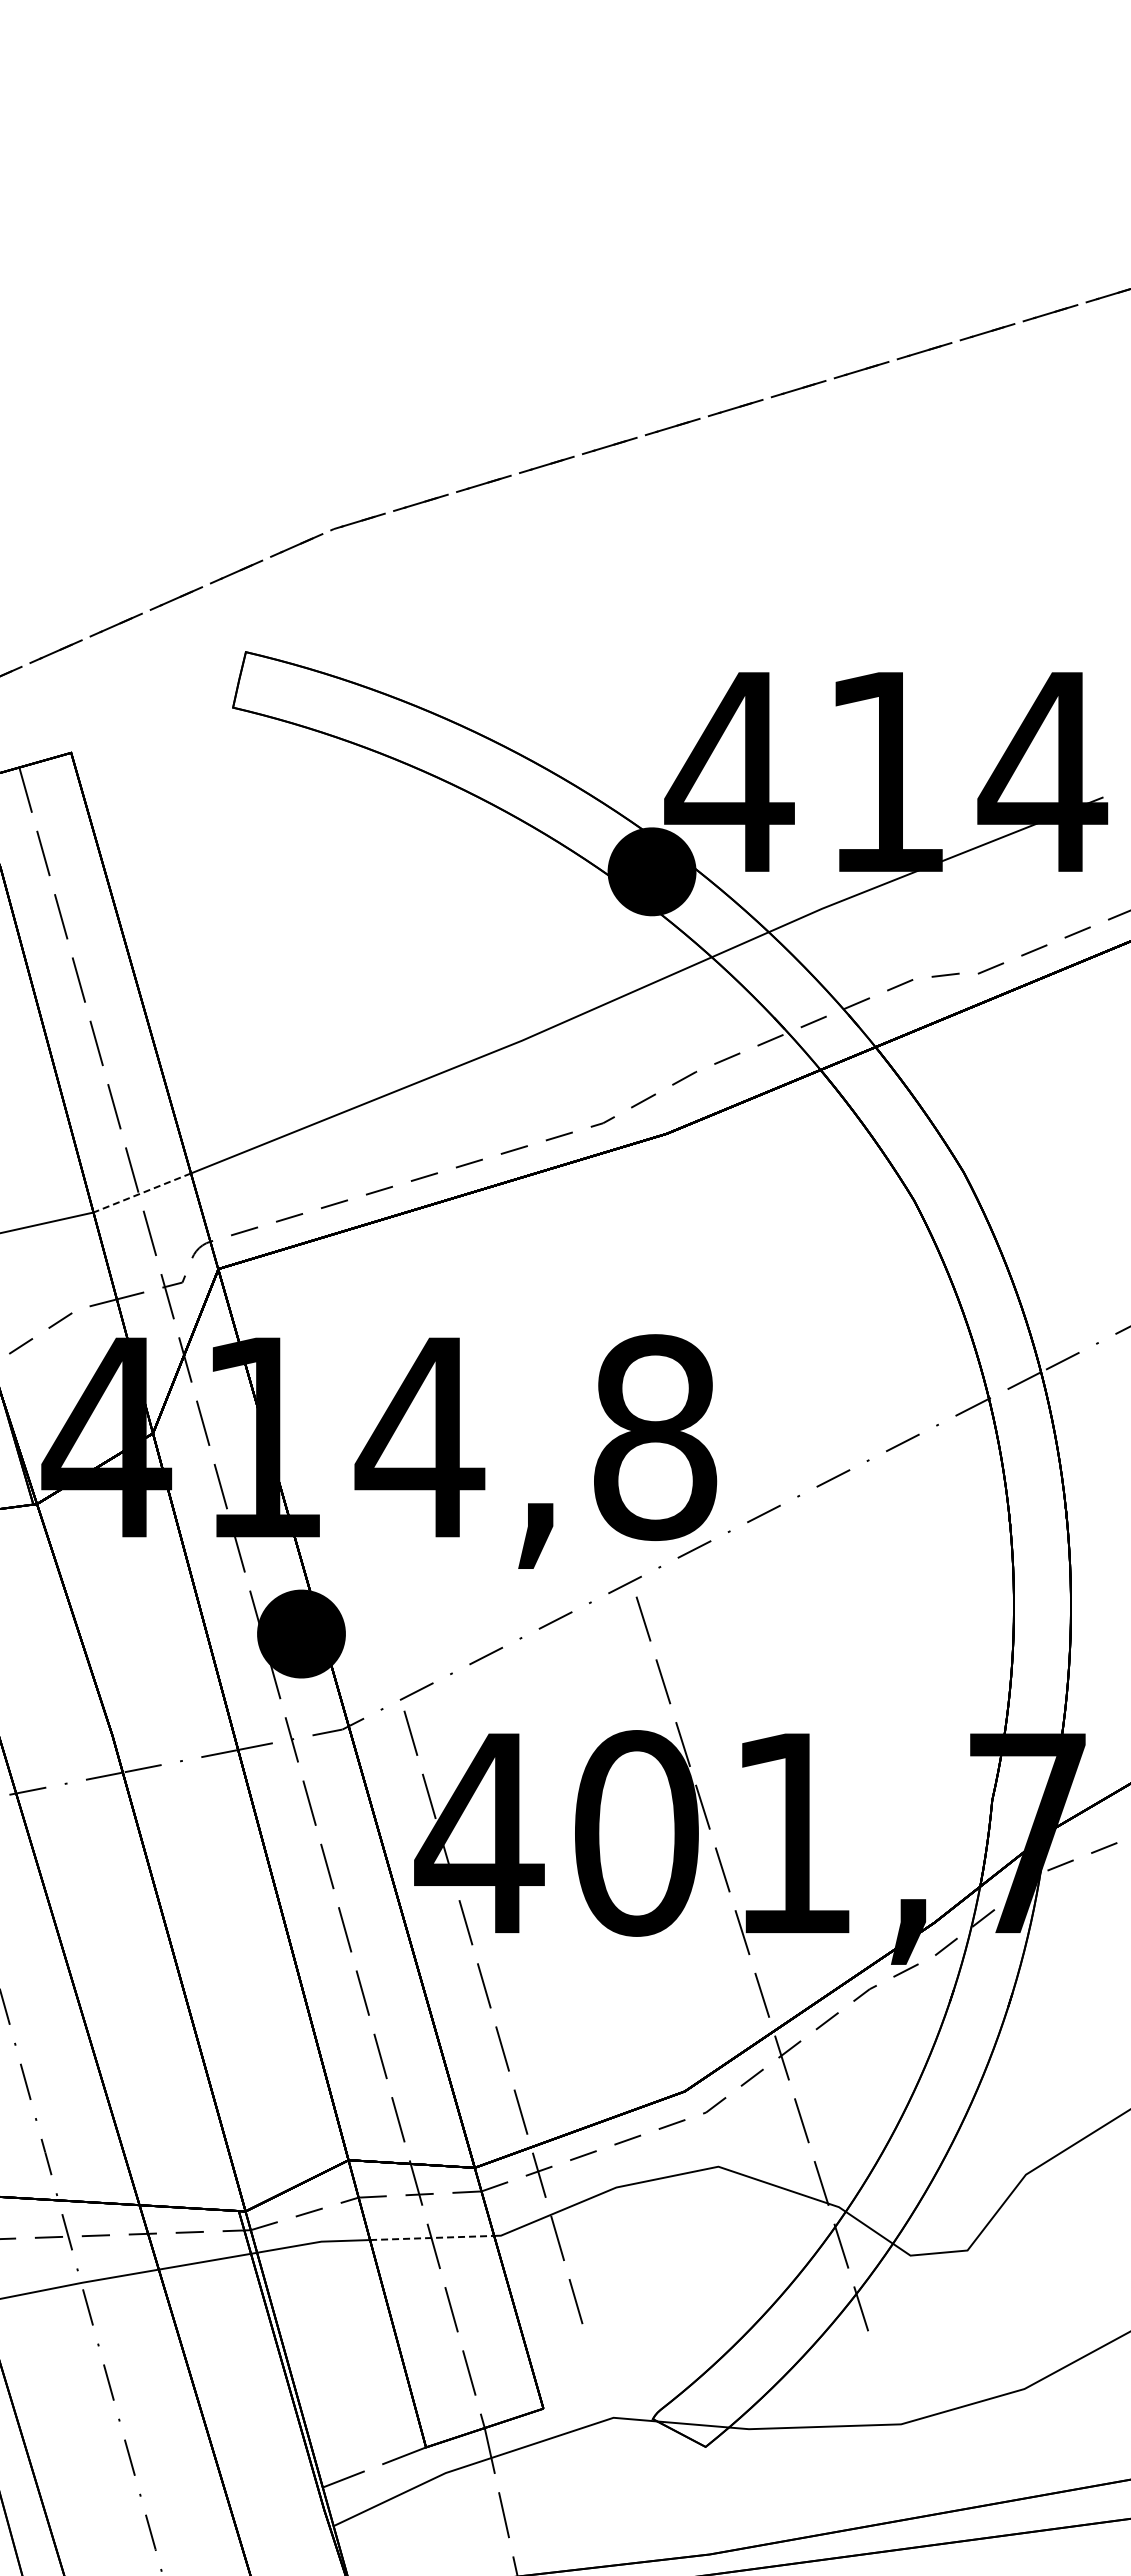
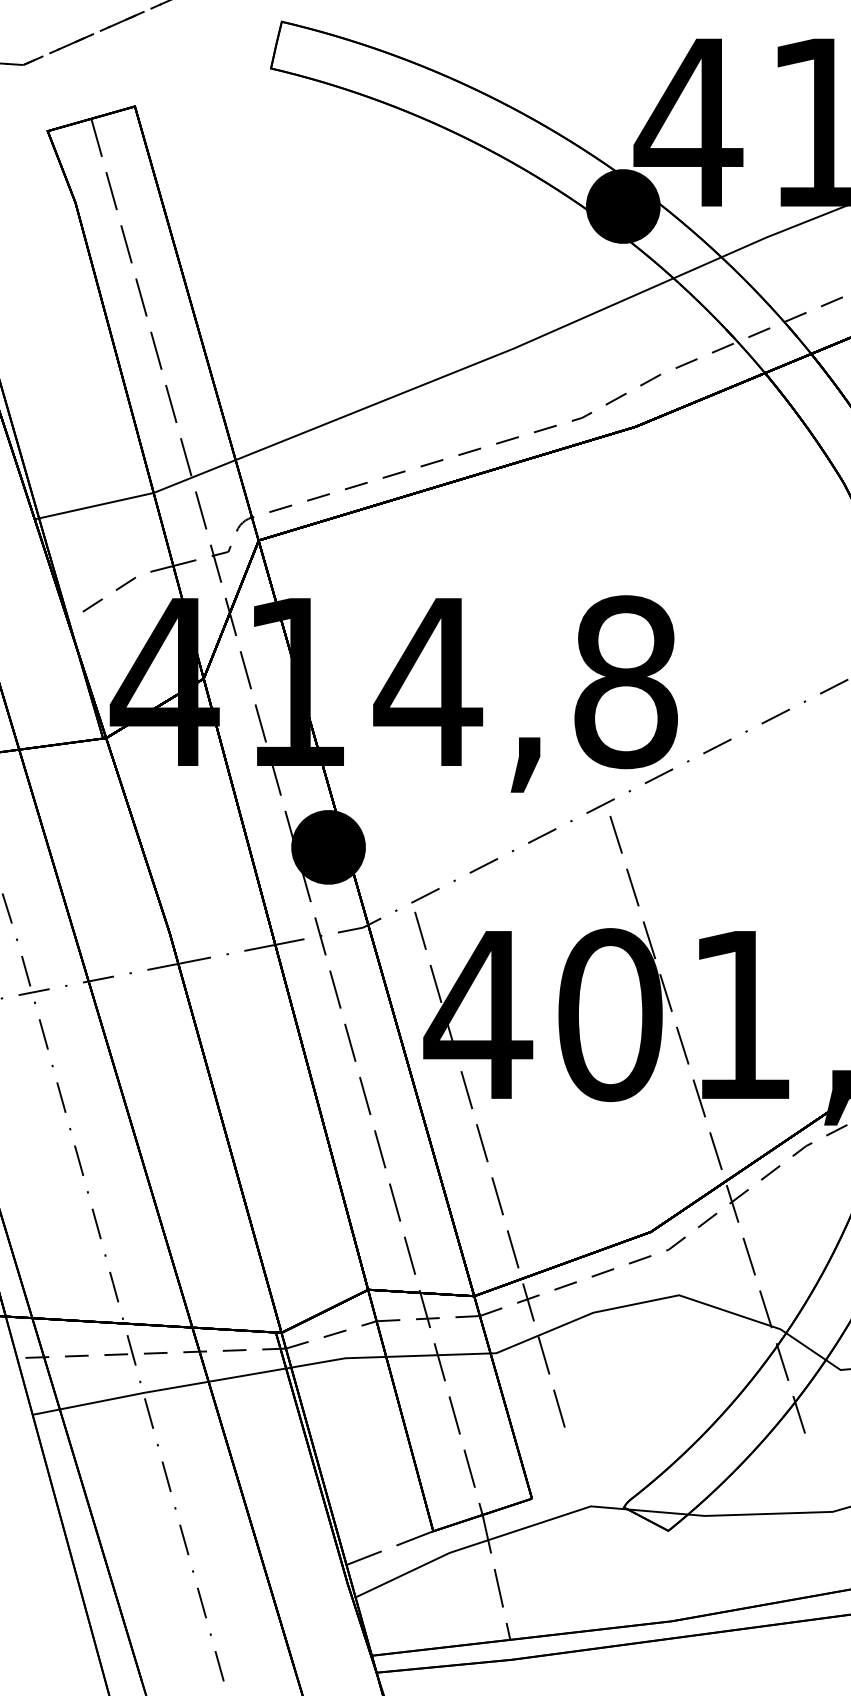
line: (142, 1192) -> (194, 476), dashed -> solid
line: (432, 2237) -> (438, 1354), dashed -> solid

